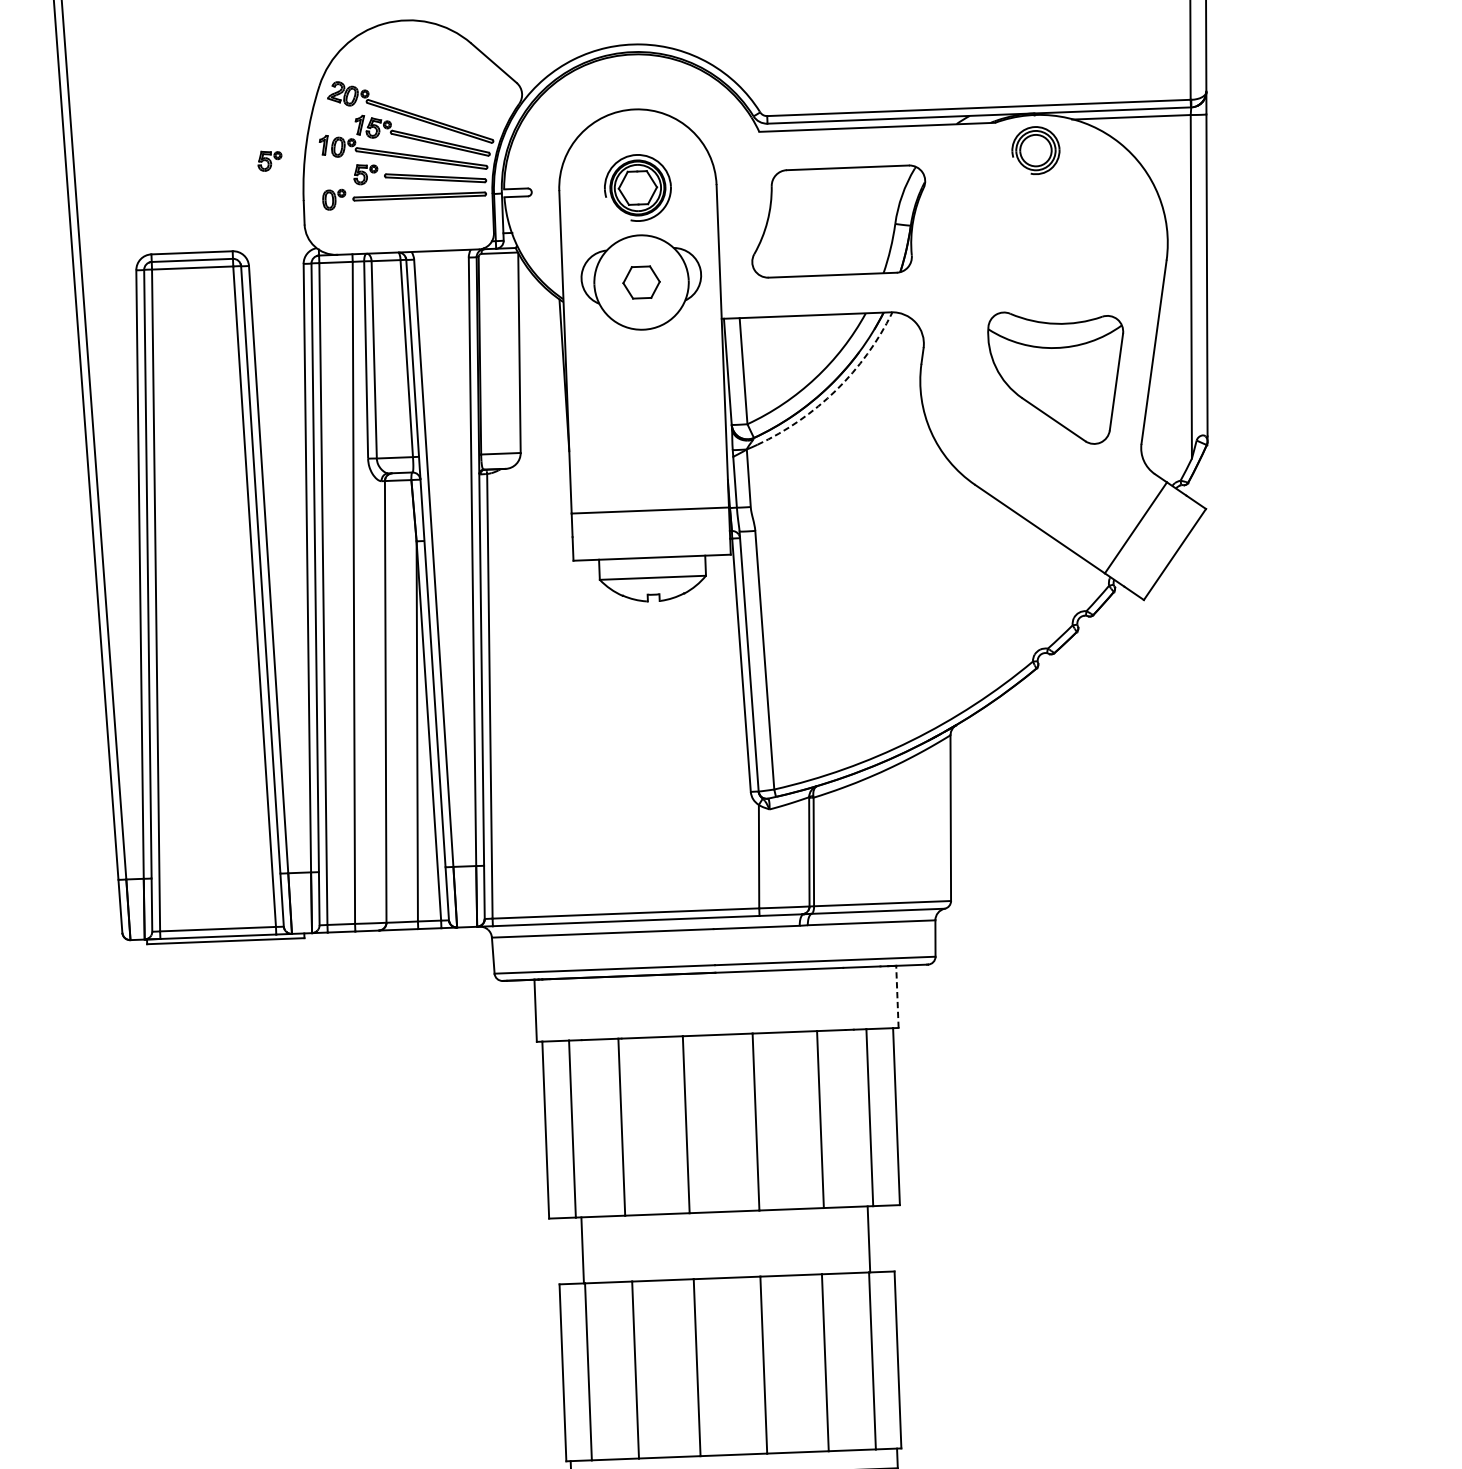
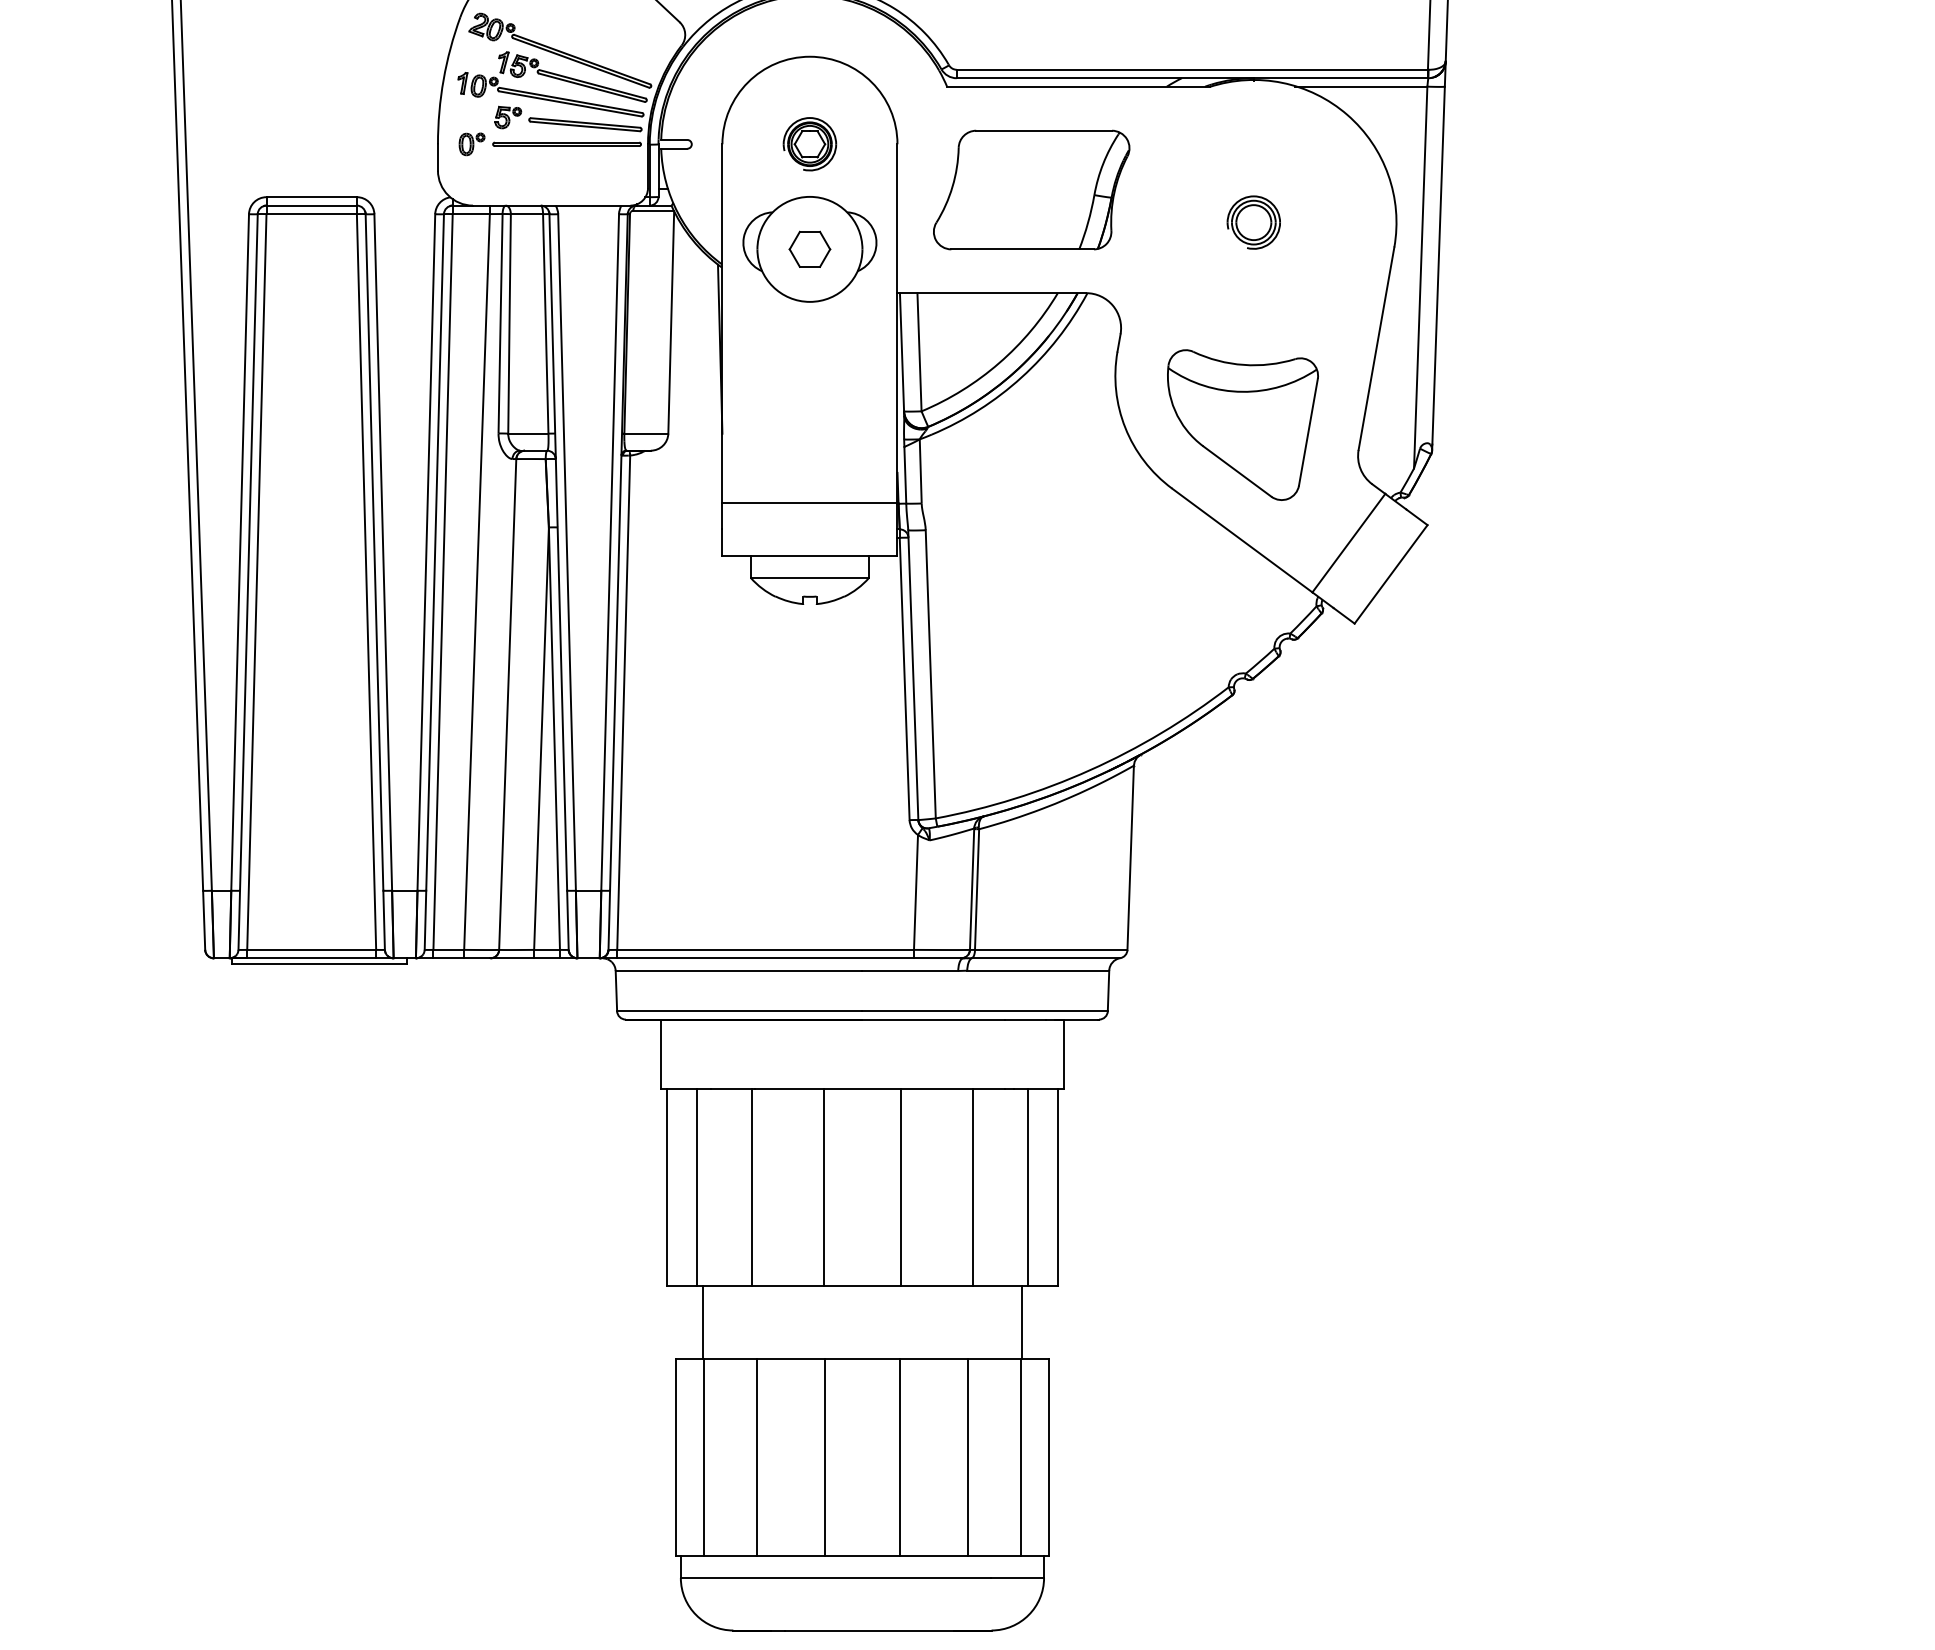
part: (1035, 150) -> (1253, 222), moved
part: (270, 161) -> (402, 98), removed
part: (637, 188) -> (809, 144), size x0.71
part: (1056, 377) -> (1242, 424), moved
arc: (836, 390) -> (1021, 377), dashed -> solid
line: (897, 997) -> (1063, 1054), dashed -> solid

